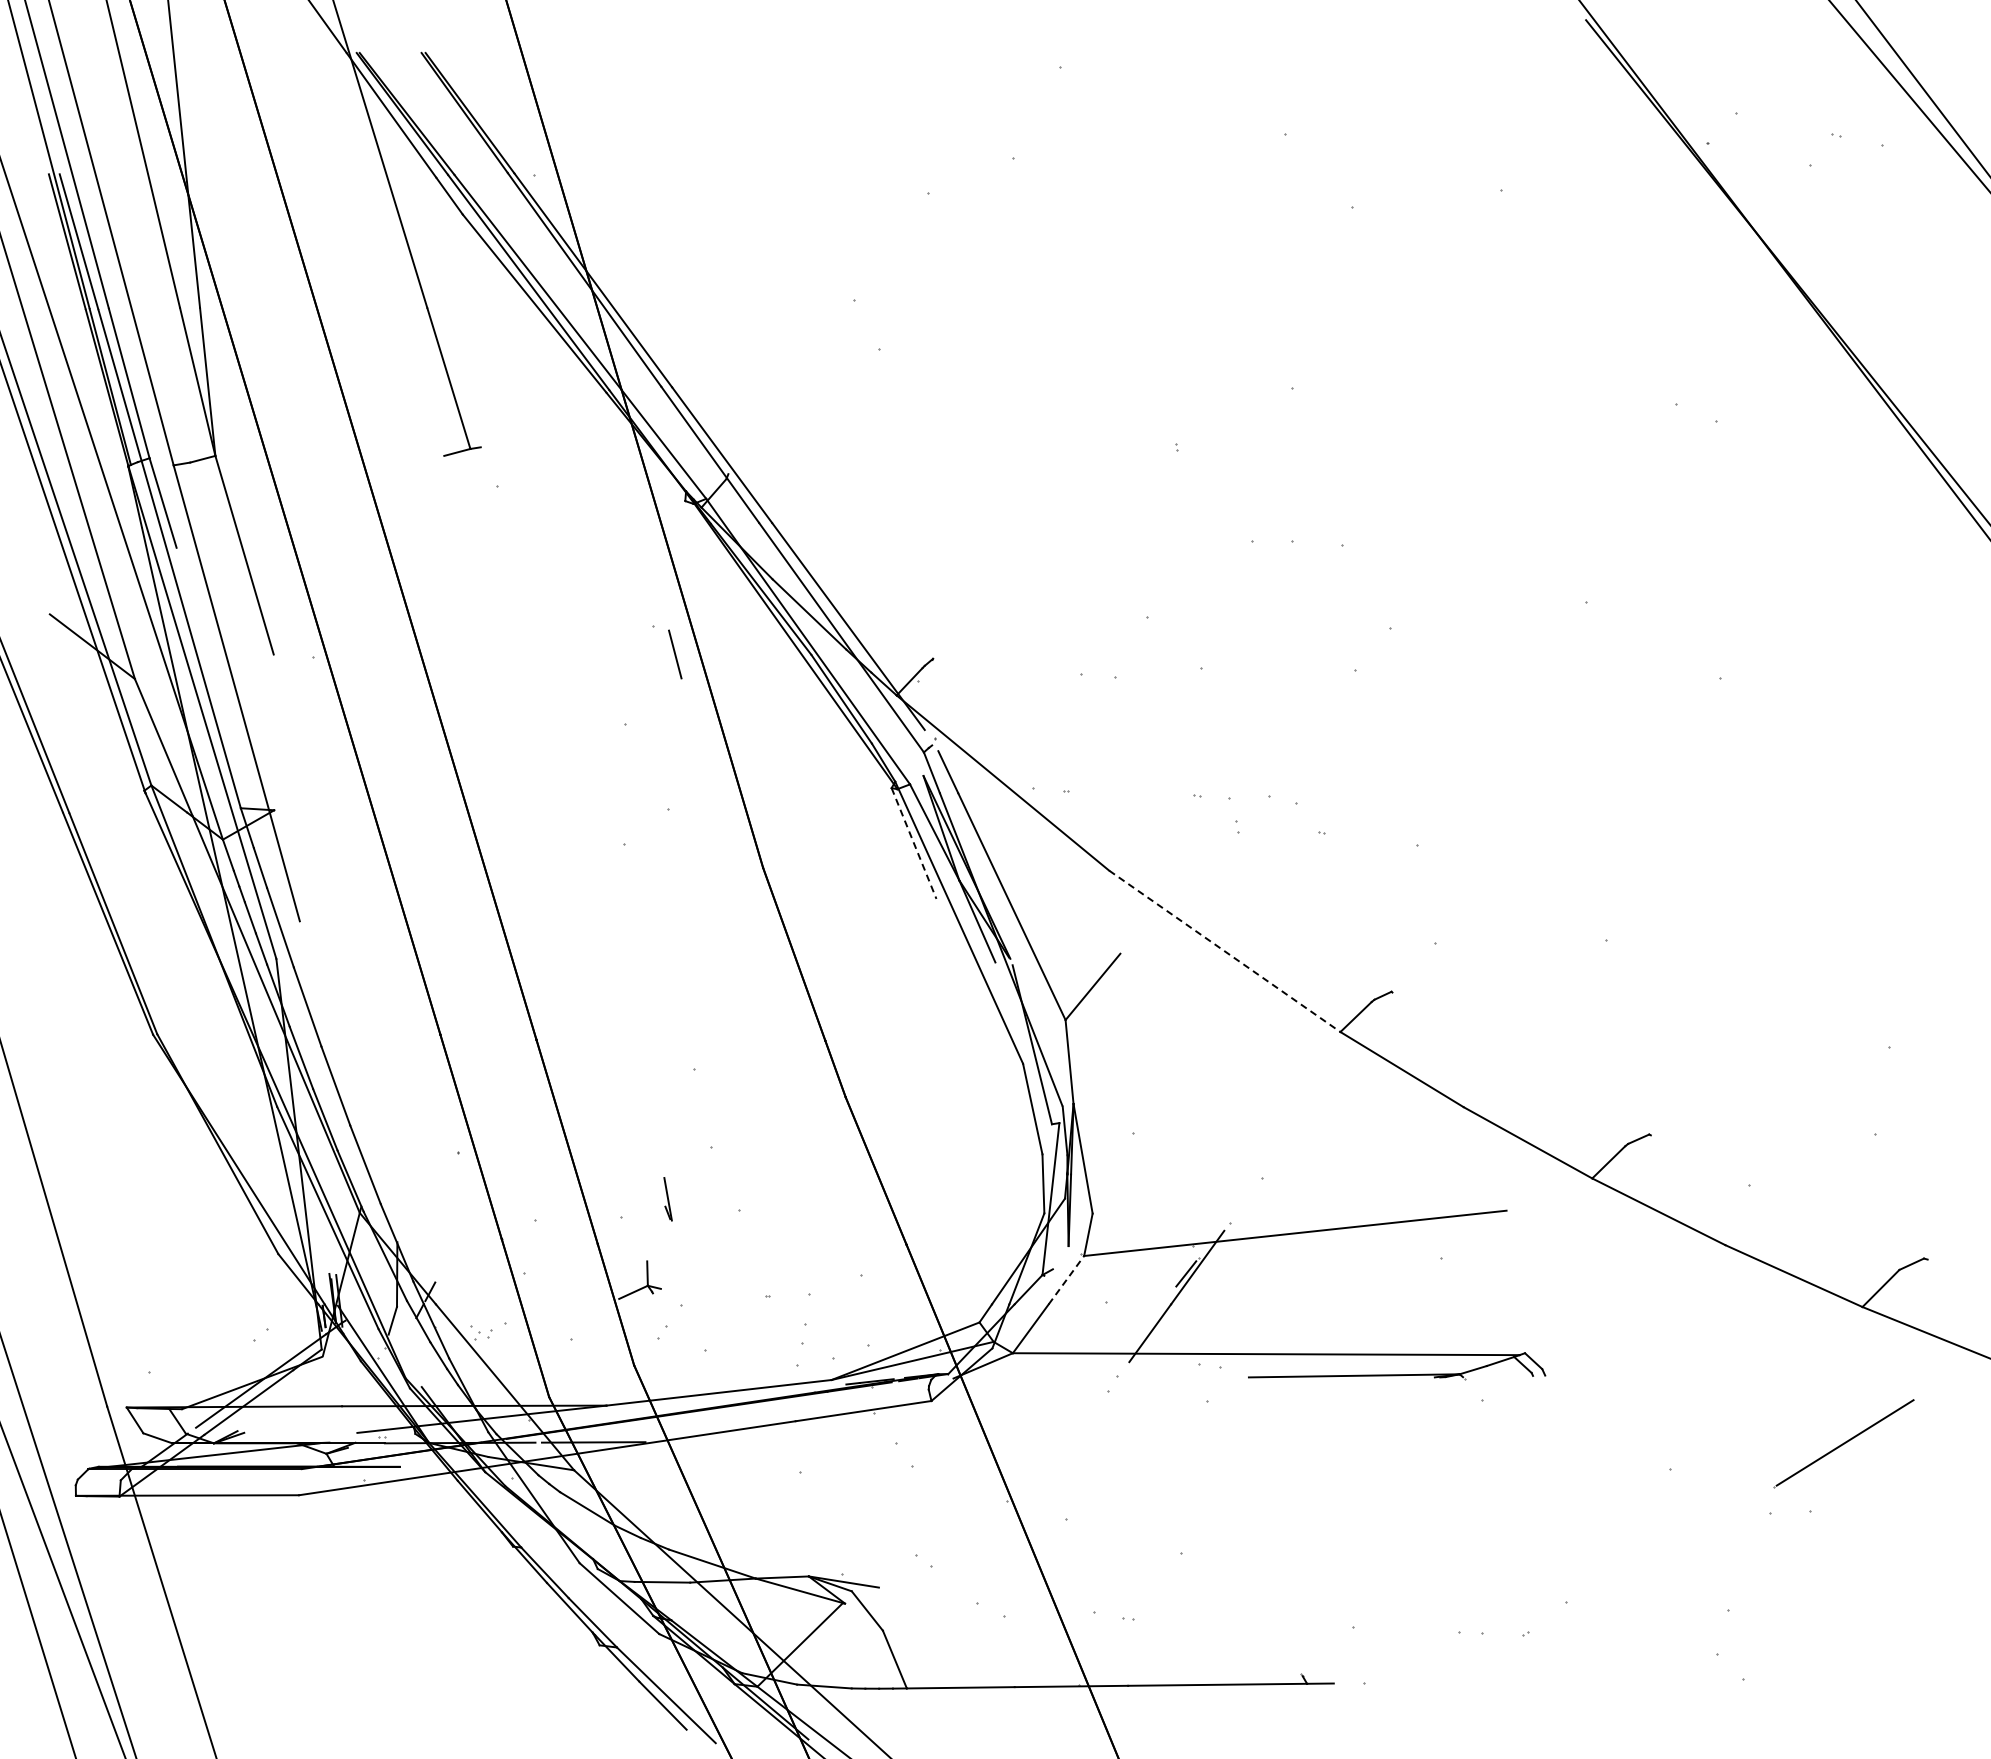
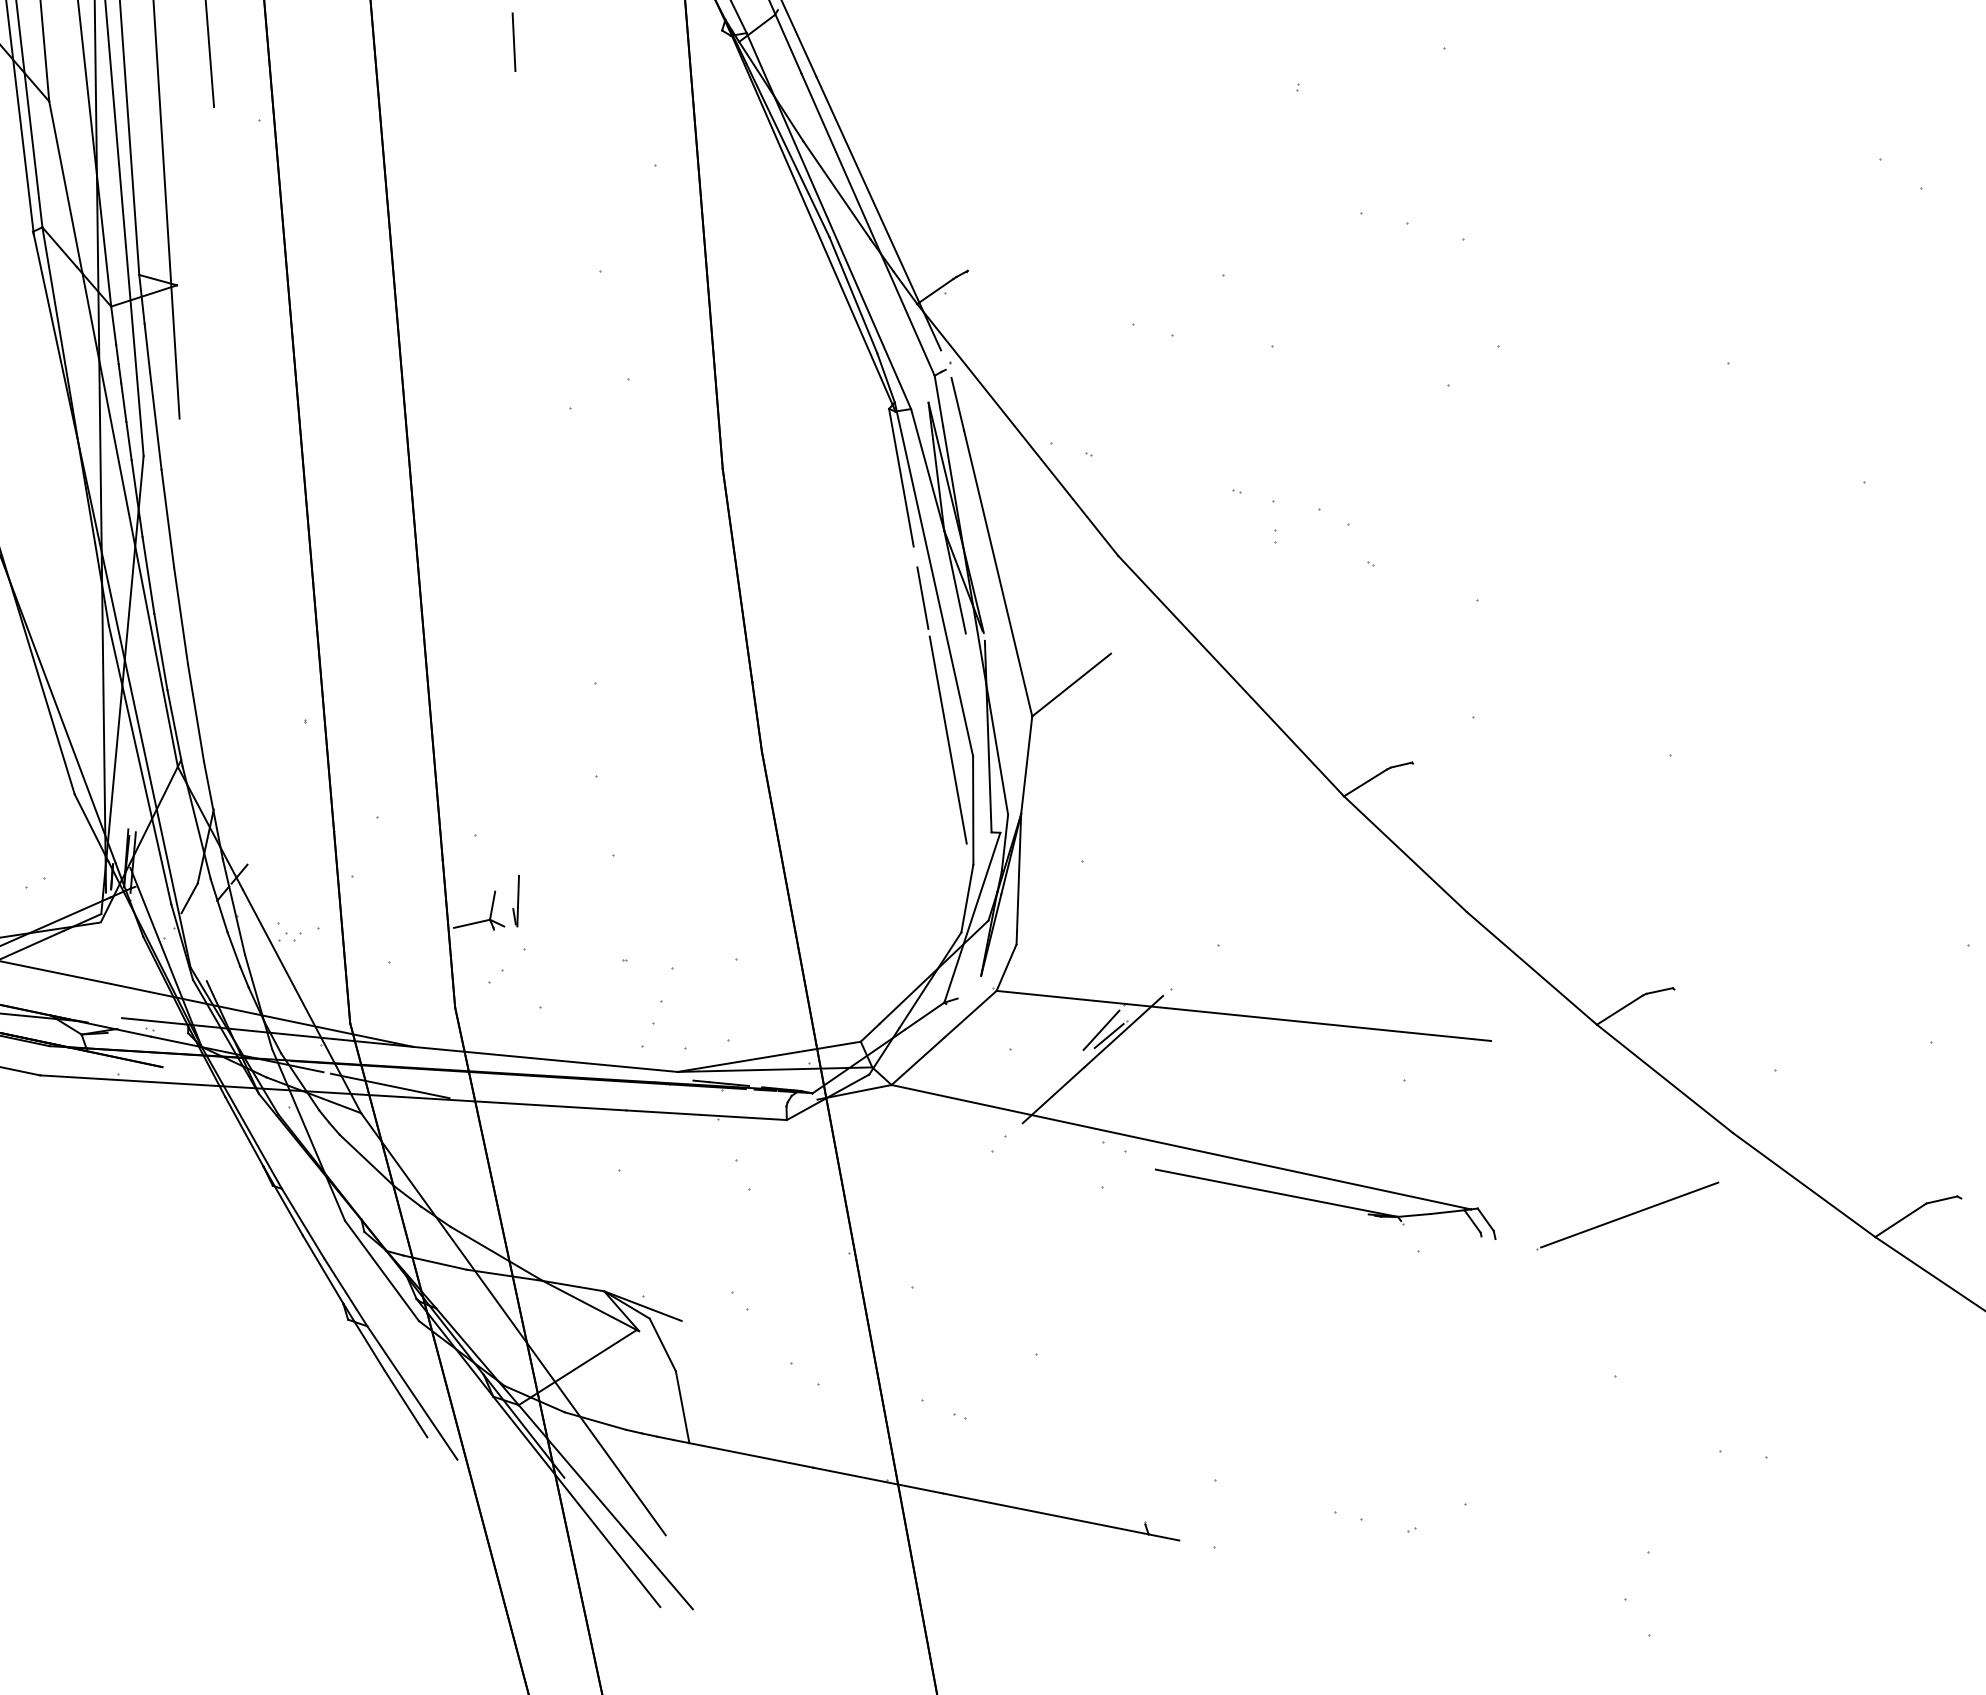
line: (675, 654) -> (514, 42), moved
line: (914, 843) -> (901, 477), dashed -> solid
line: (953, 940) -> (923, 598), added
line: (1225, 951) -> (1231, 676), dashed -> solid
line: (999, 1054) -> (948, 739), added
part: (667, 1199) -> (517, 901), moved
line: (1178, 1270) -> (1101, 1030), added
line: (1066, 1280) -> (970, 1014), dashed -> solid
line: (1843, 1443) -> (1627, 1215), moved

